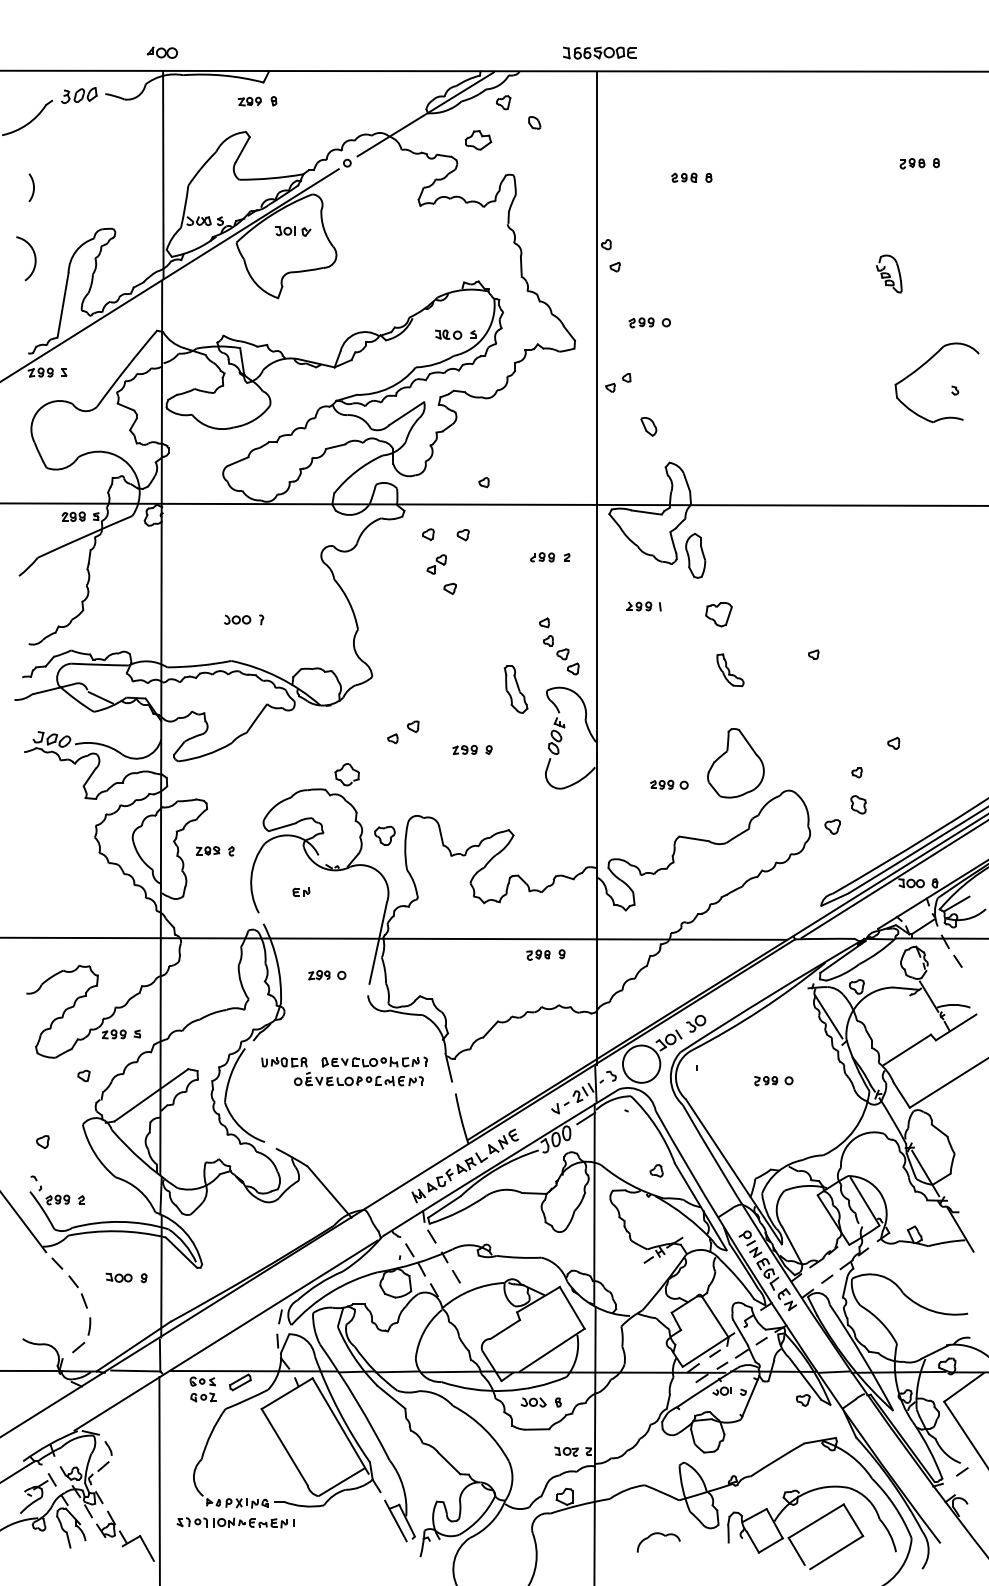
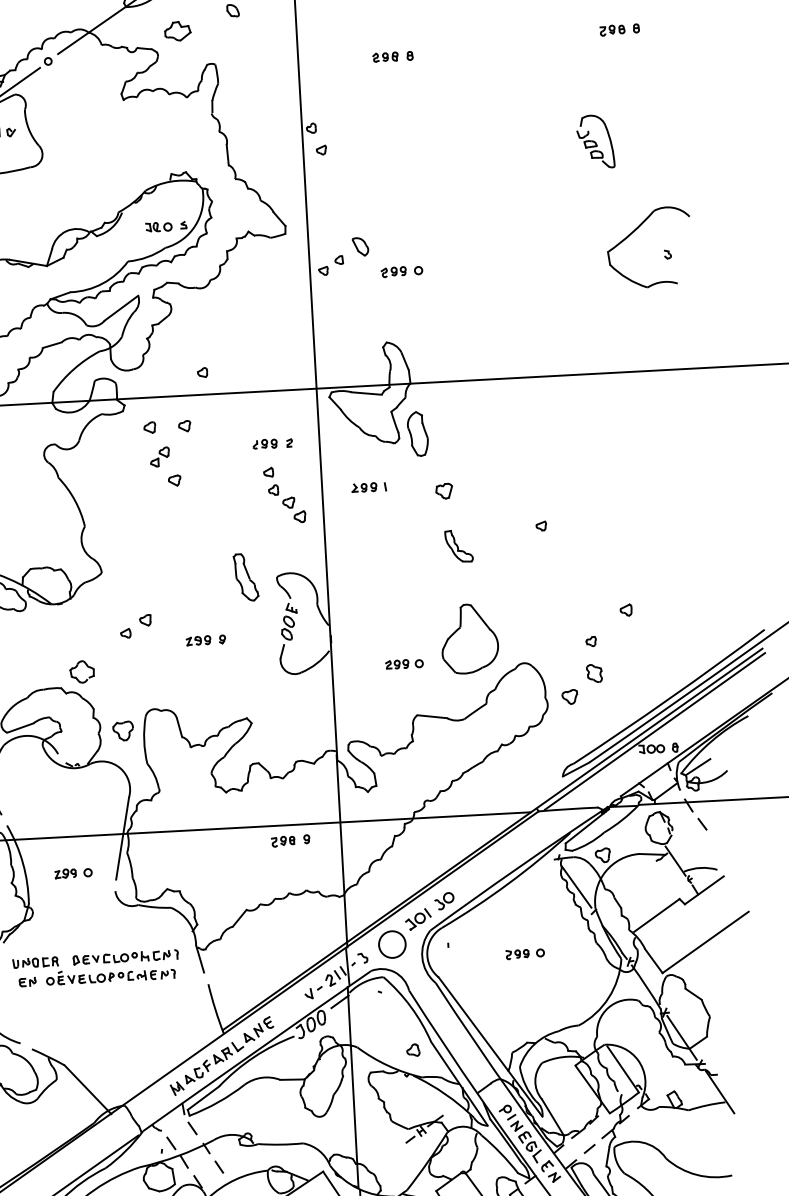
part: (888, 273) -> (594, 141), size x1.43
part: (649, 322) -> (401, 271), moved
part: (648, 426) -> (360, 246), moved
part: (718, 614) -> (444, 491), size x0.62
part: (559, 646) -> (284, 495), moved
part: (301, 892) -> (27, 982), moved
circle: (641, 1063) -> (392, 943), size x0.71

